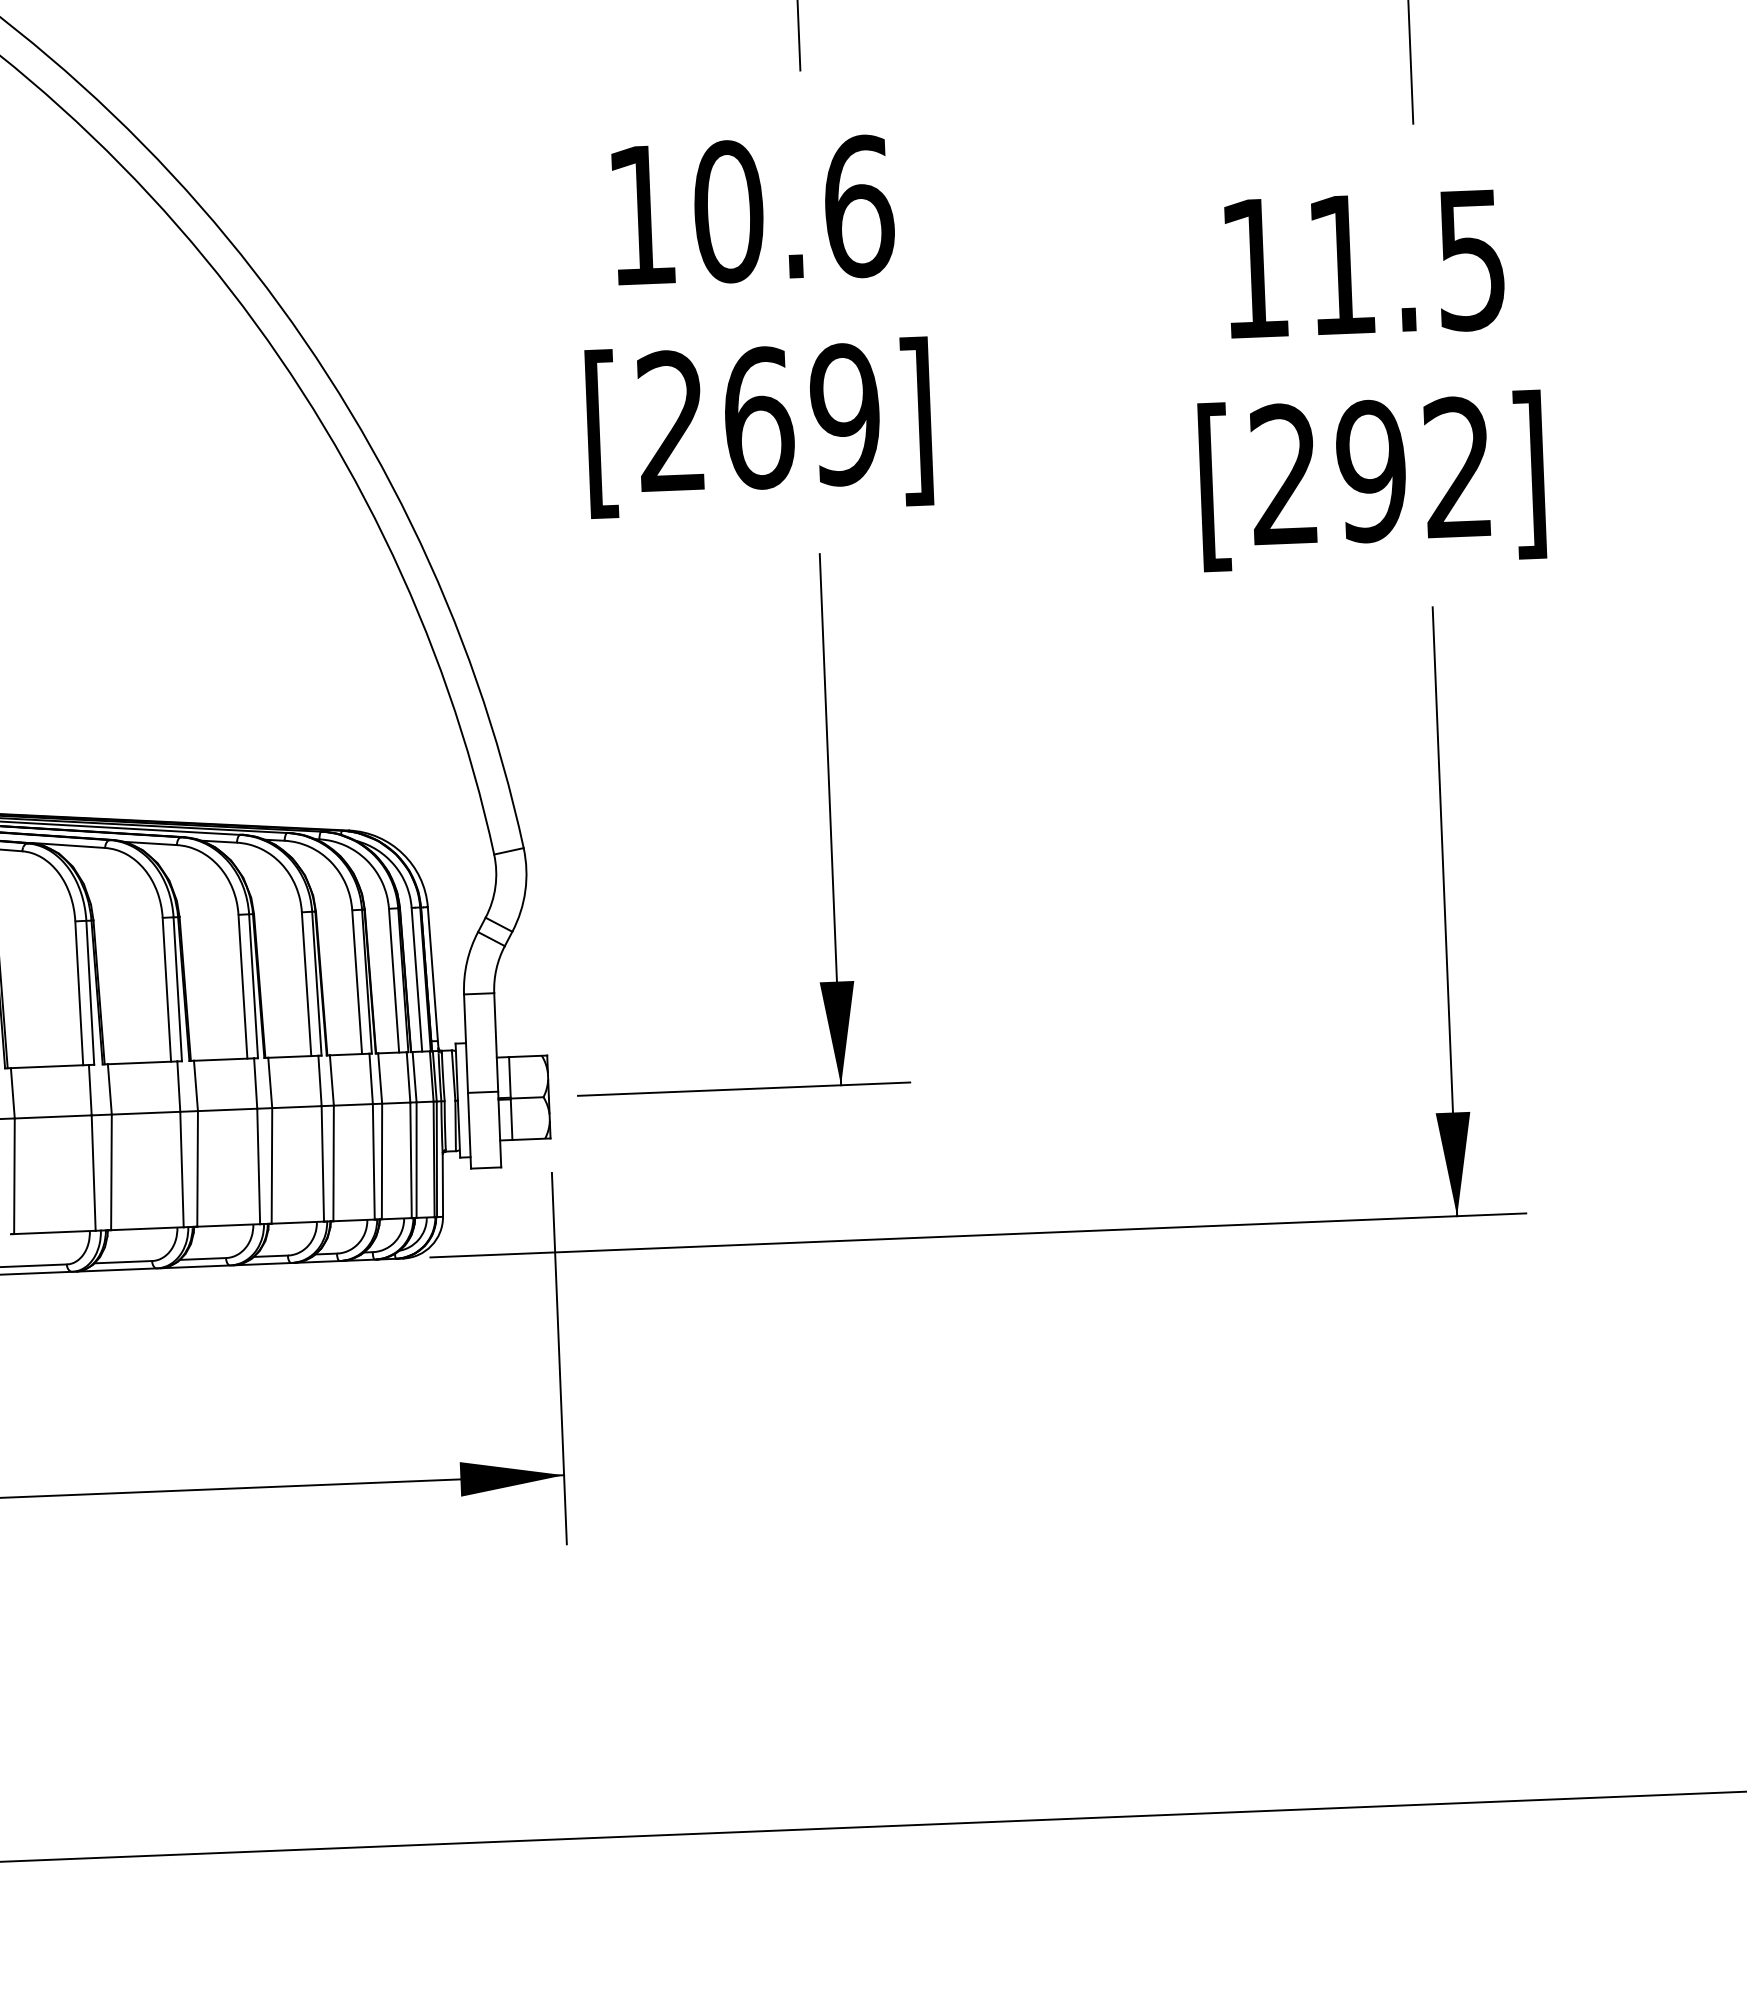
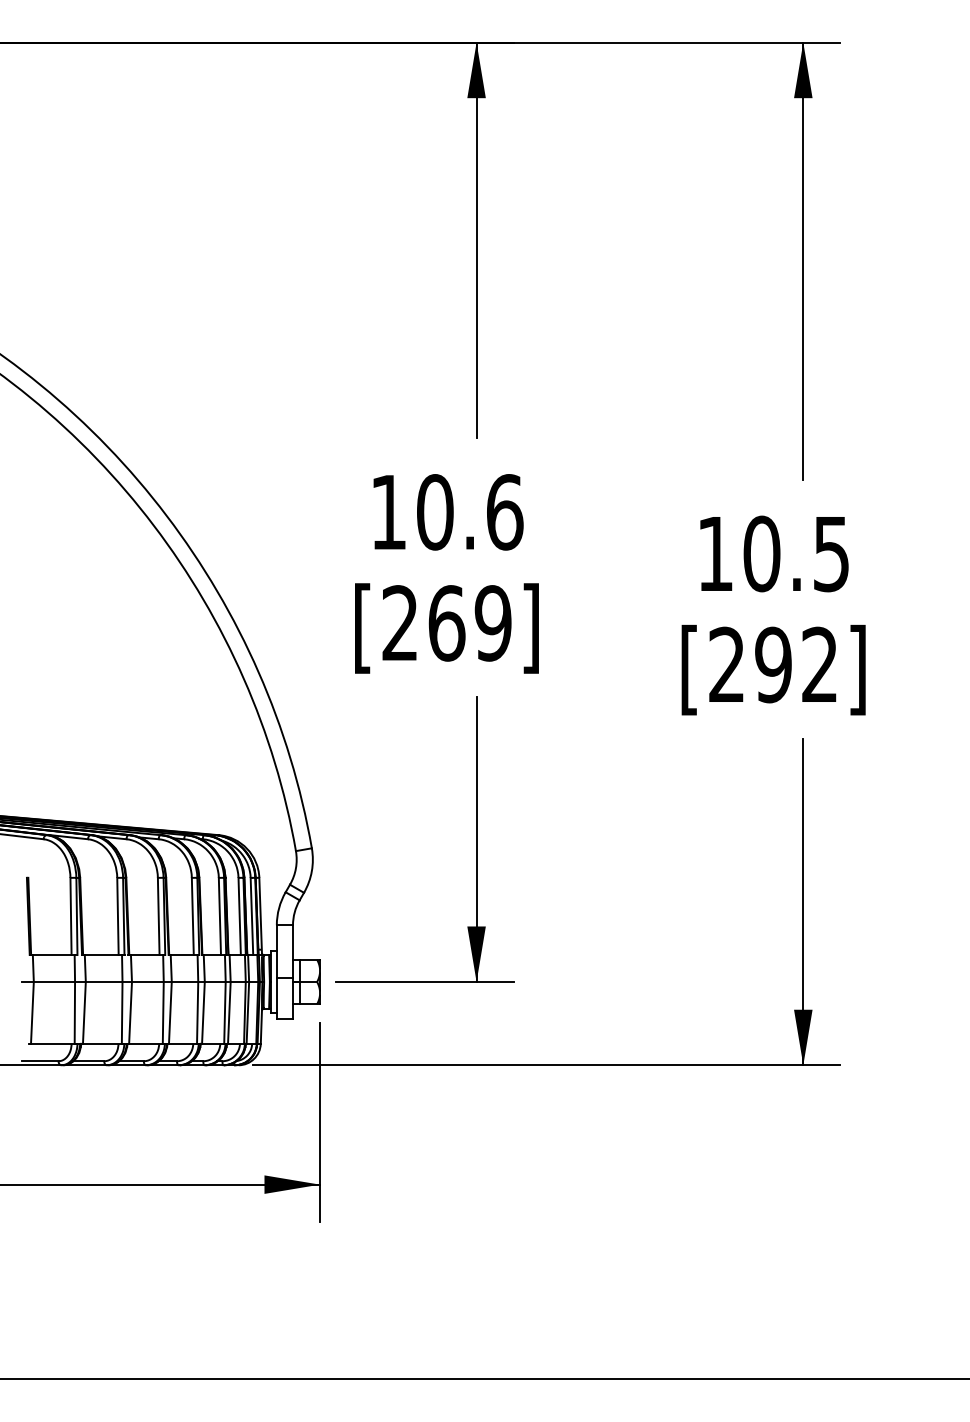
text: (1340, 264) -> (761, 553), 11.5 -> 10.5

